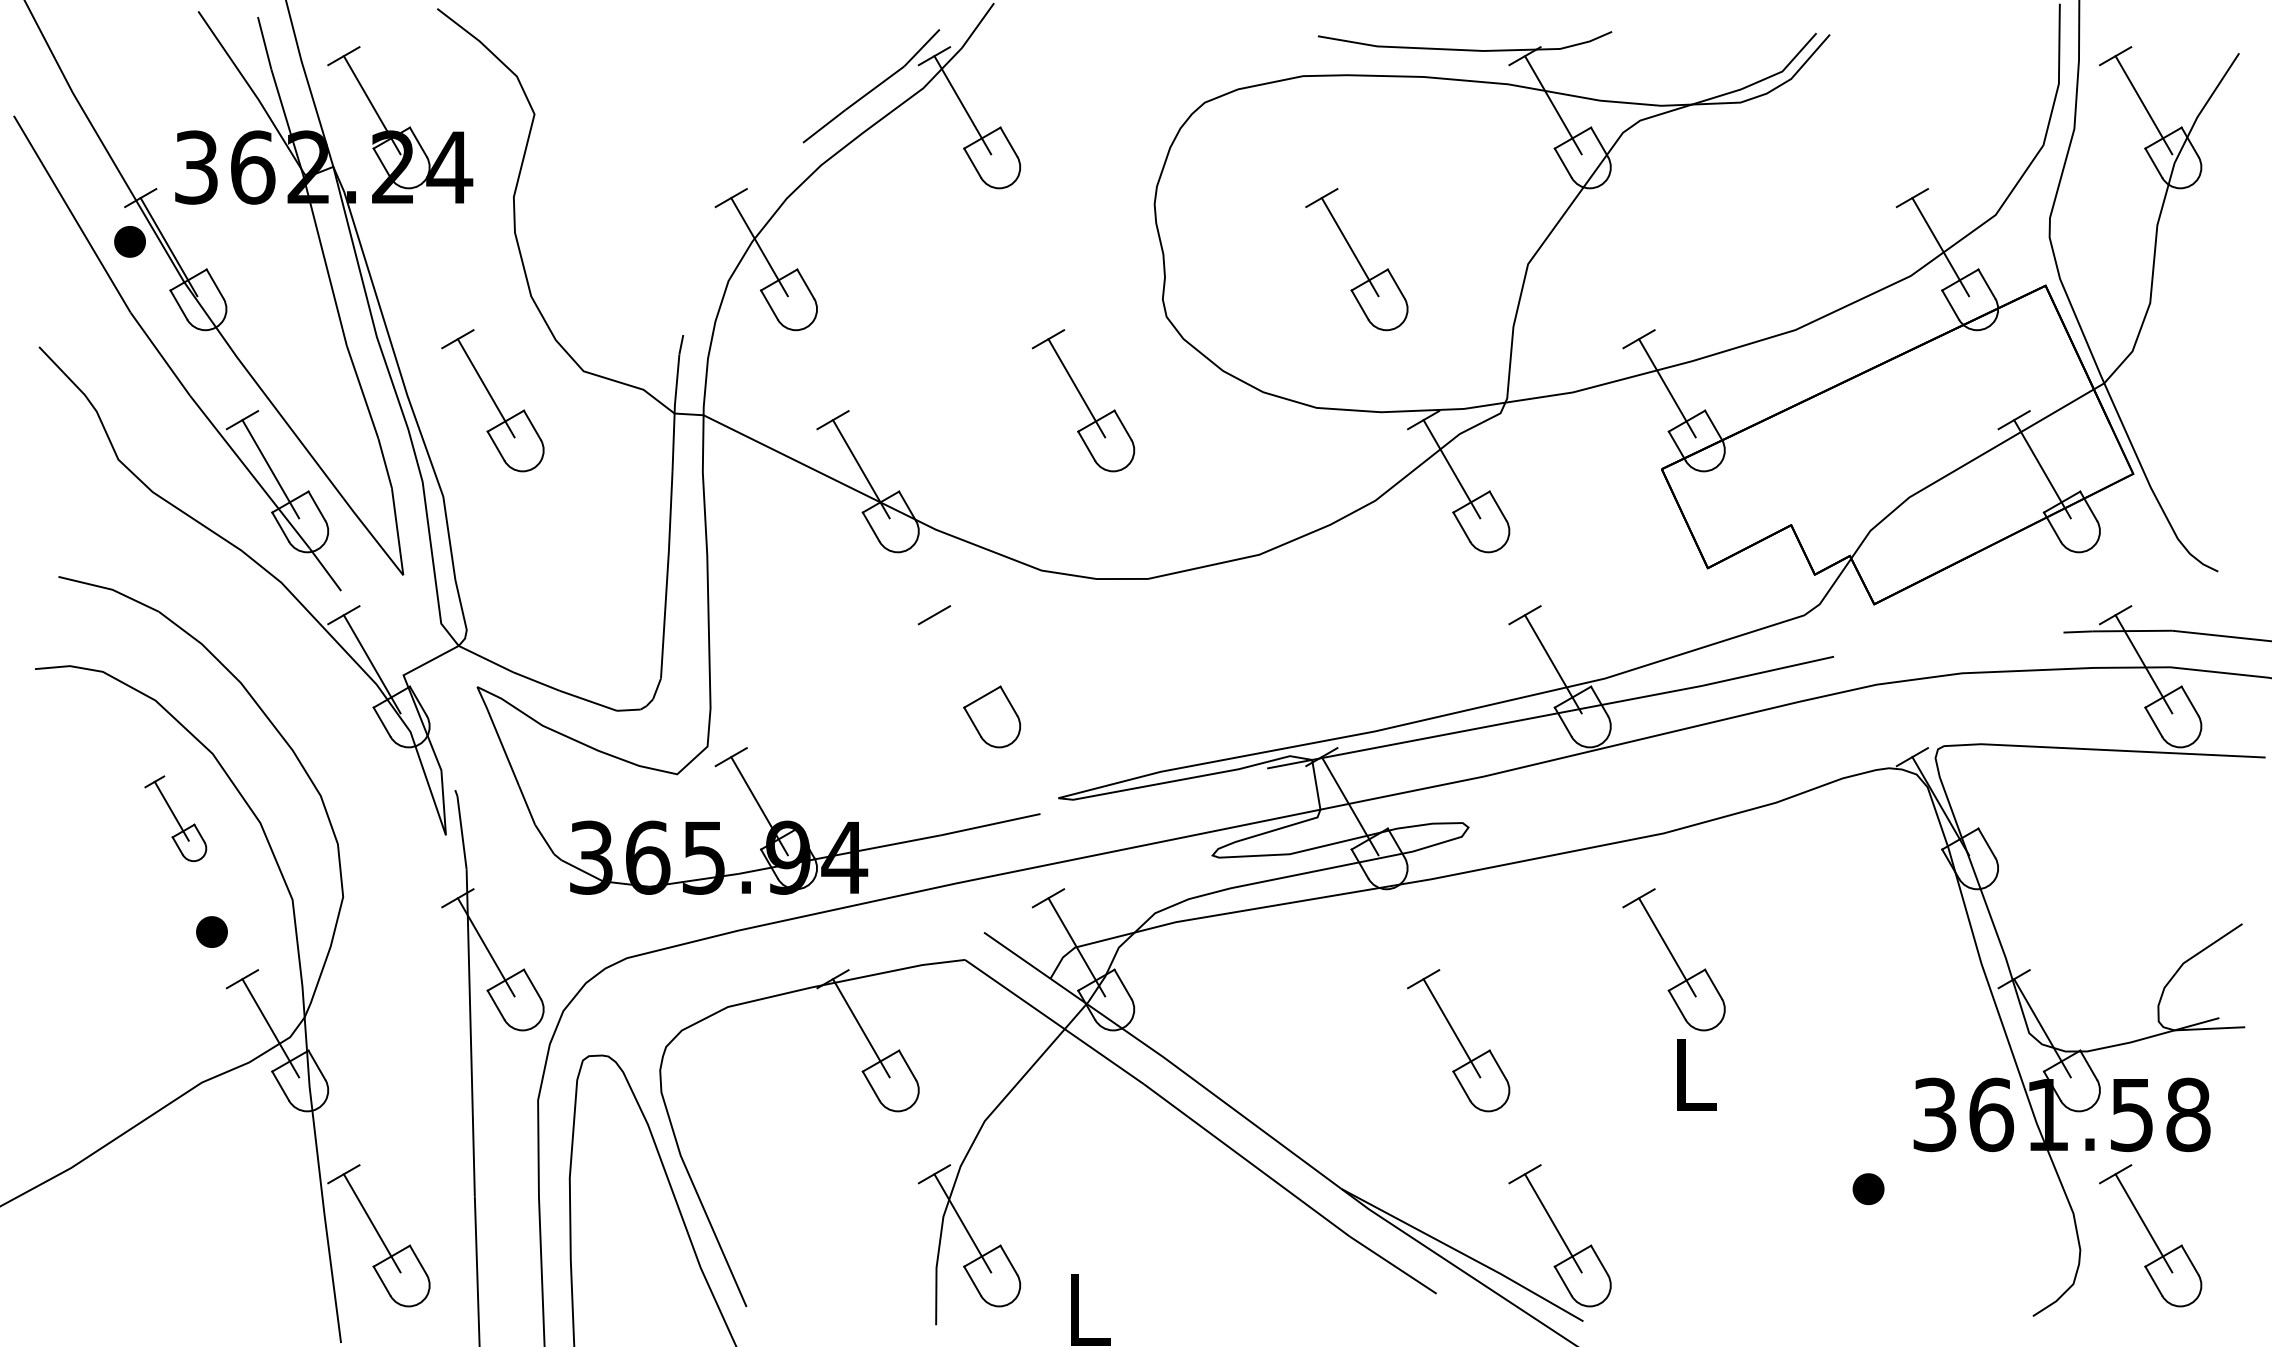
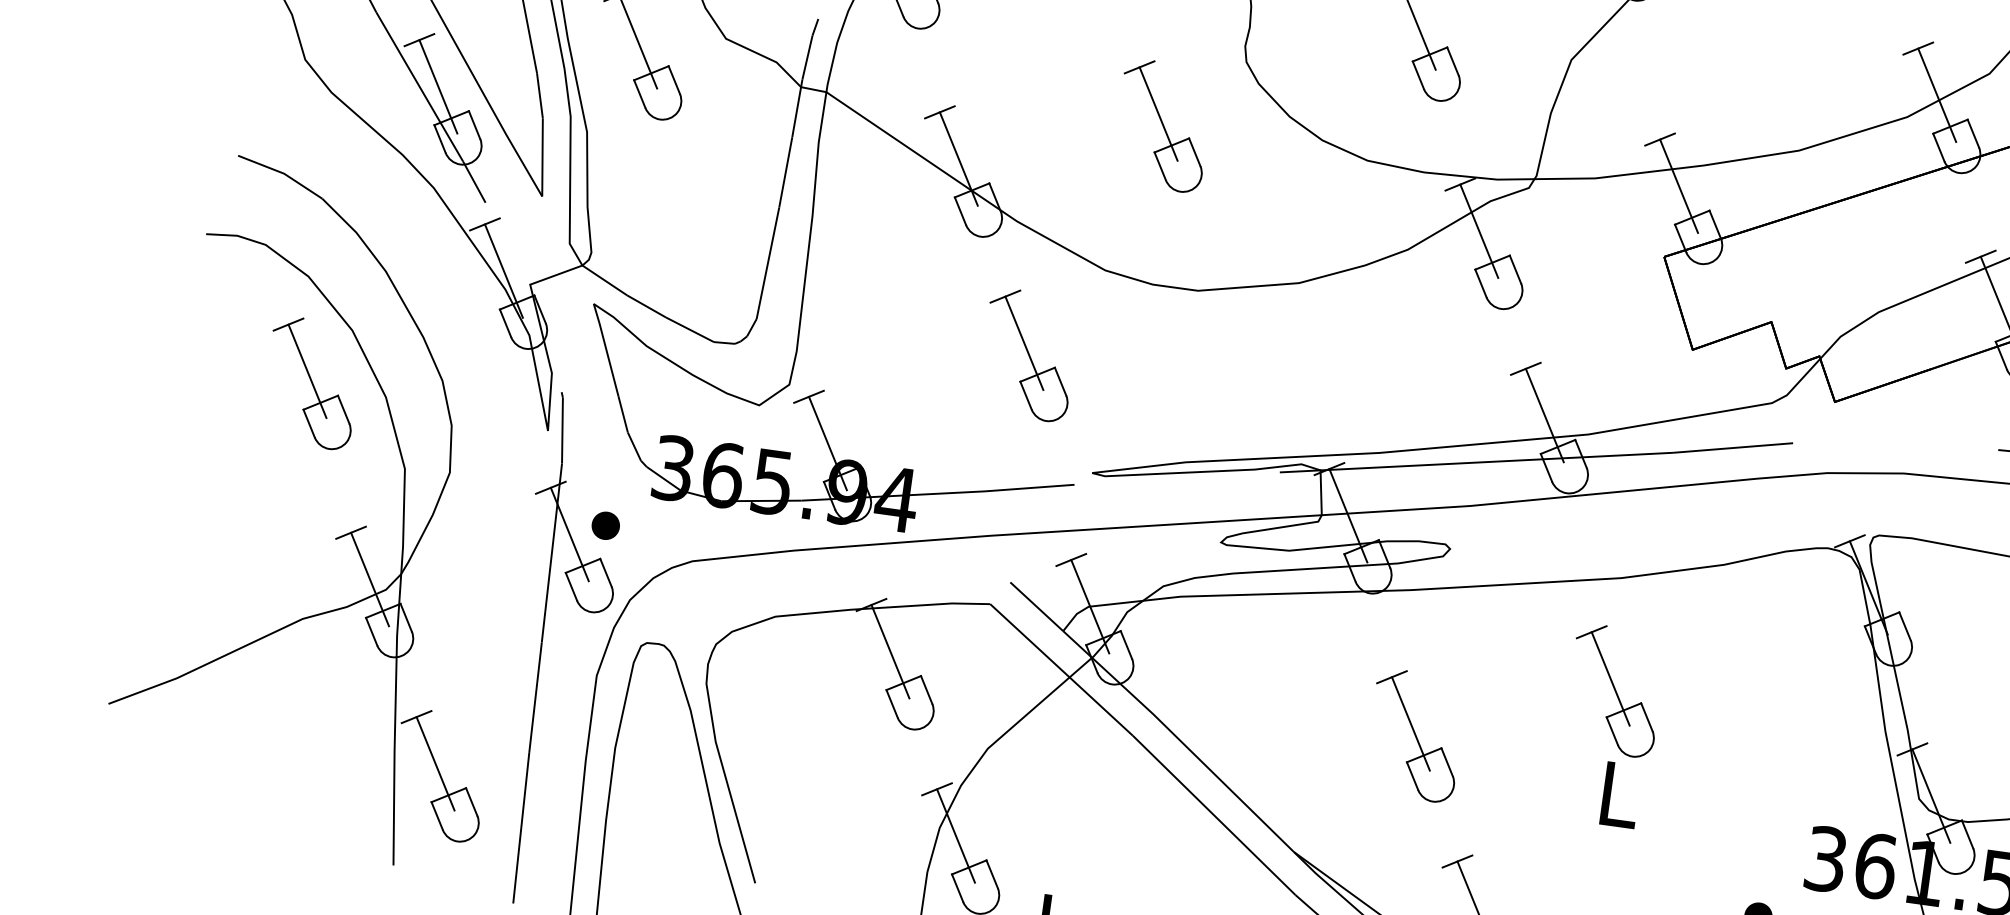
line: (962, 664) -> (1024, 343), added
part: (175, 818) -> (311, 382), size x1.67
part: (211, 931) -> (605, 525), moved

